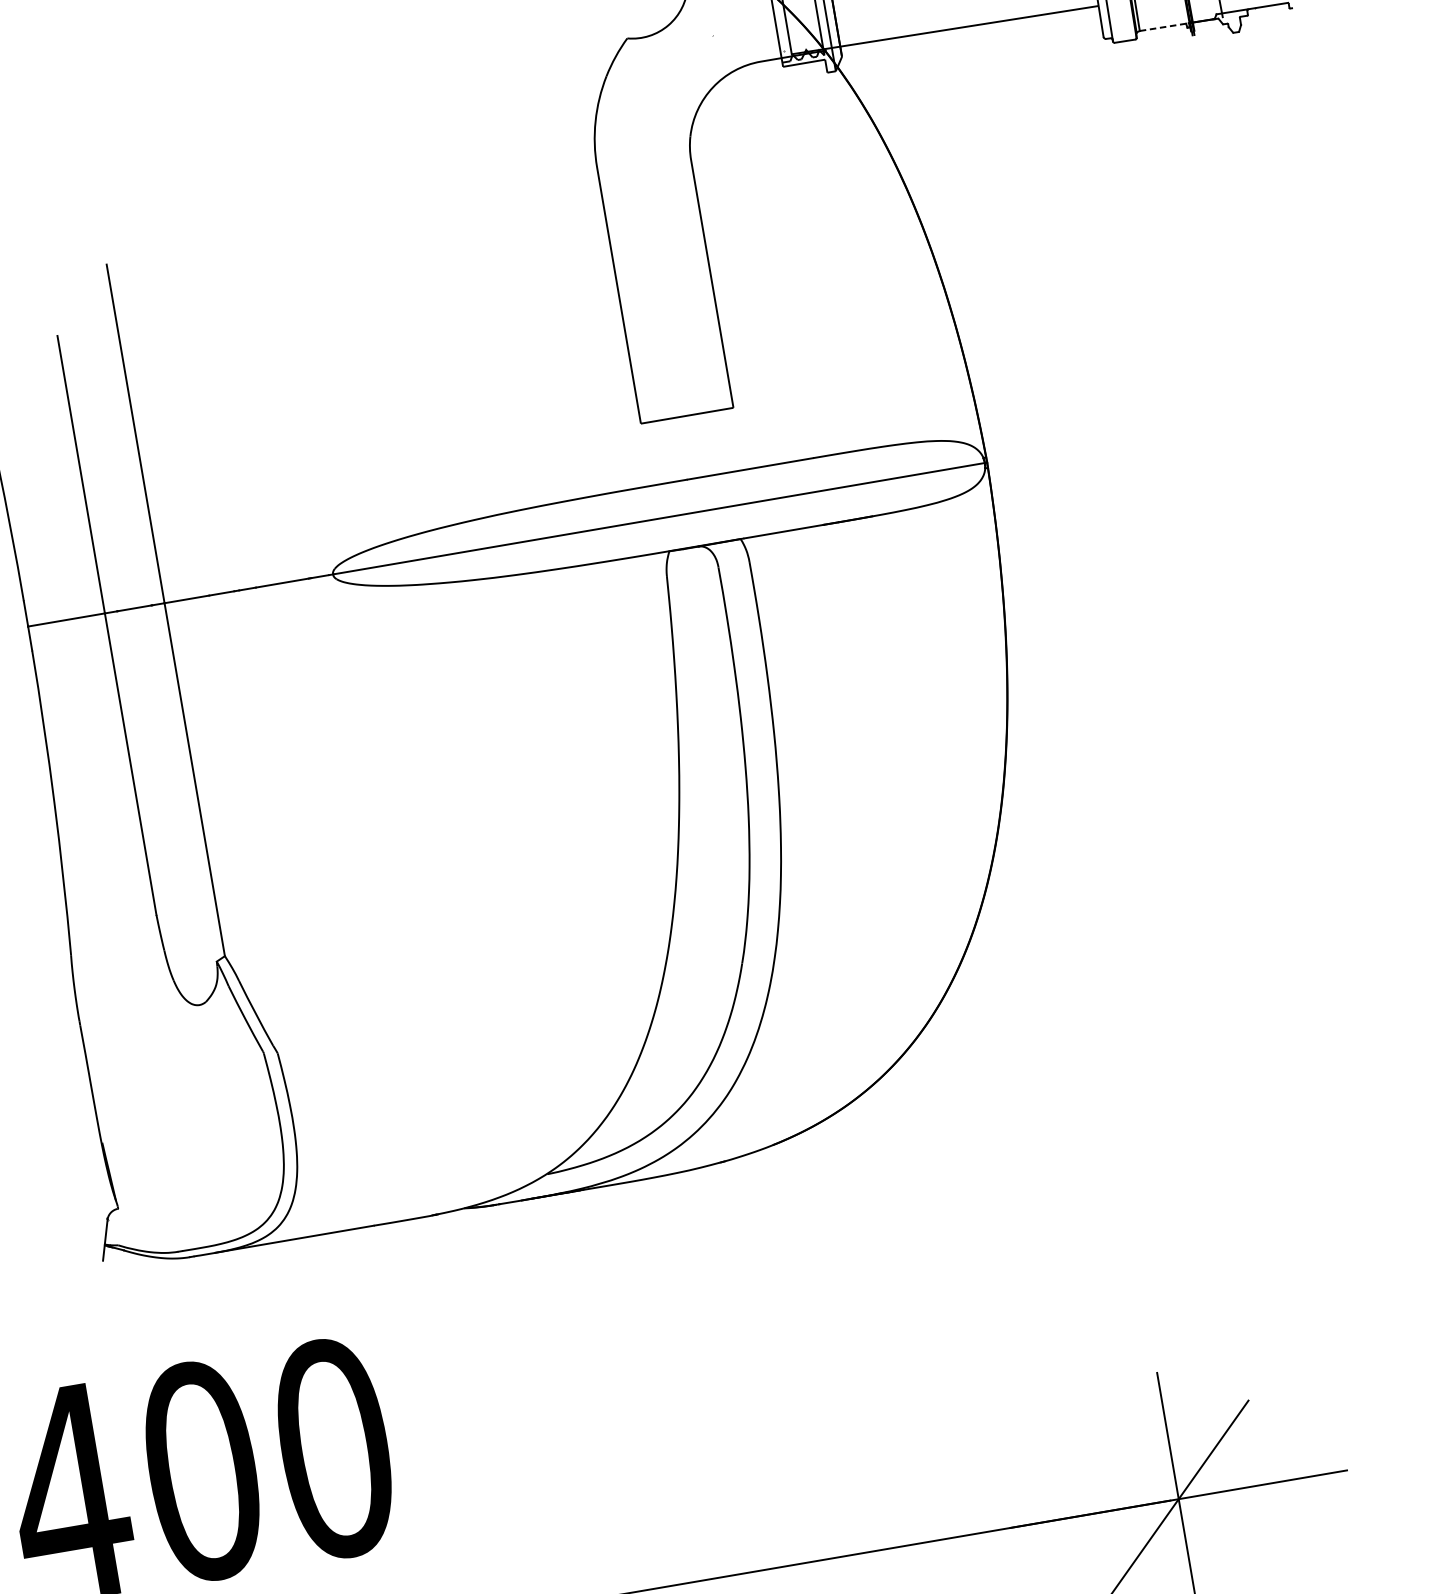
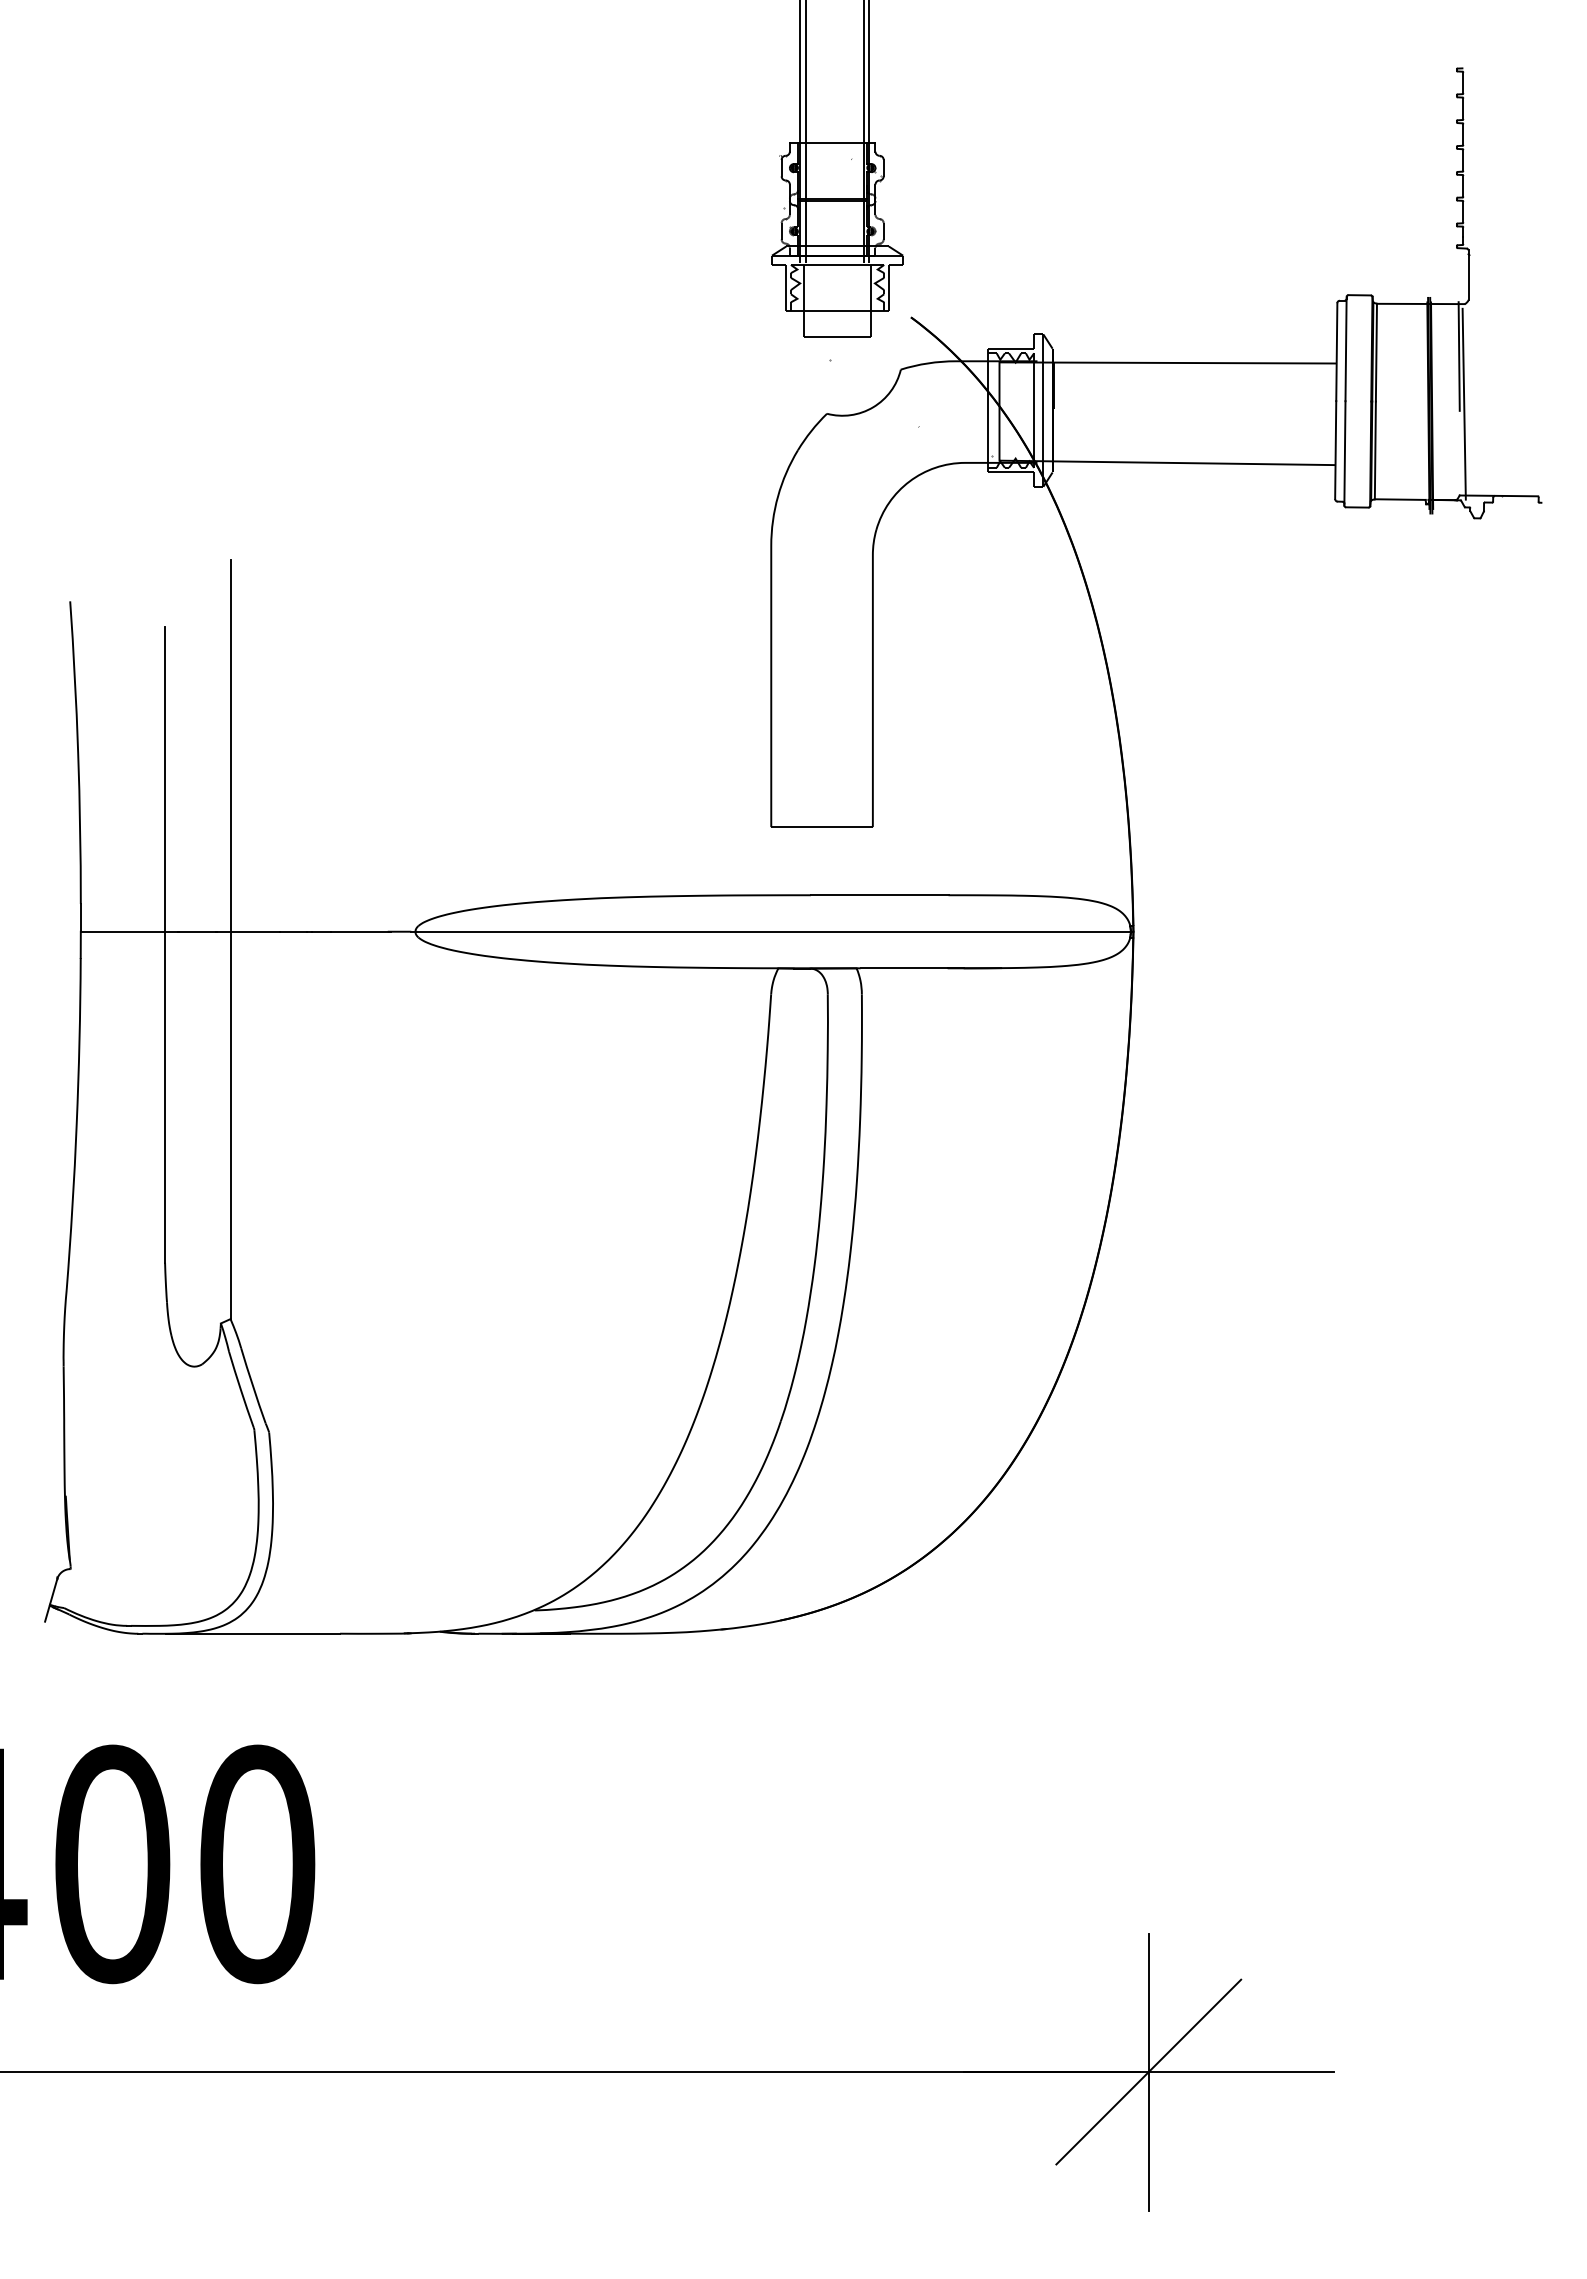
line: (1163, 27) -> (1400, 499), dashed -> solid

